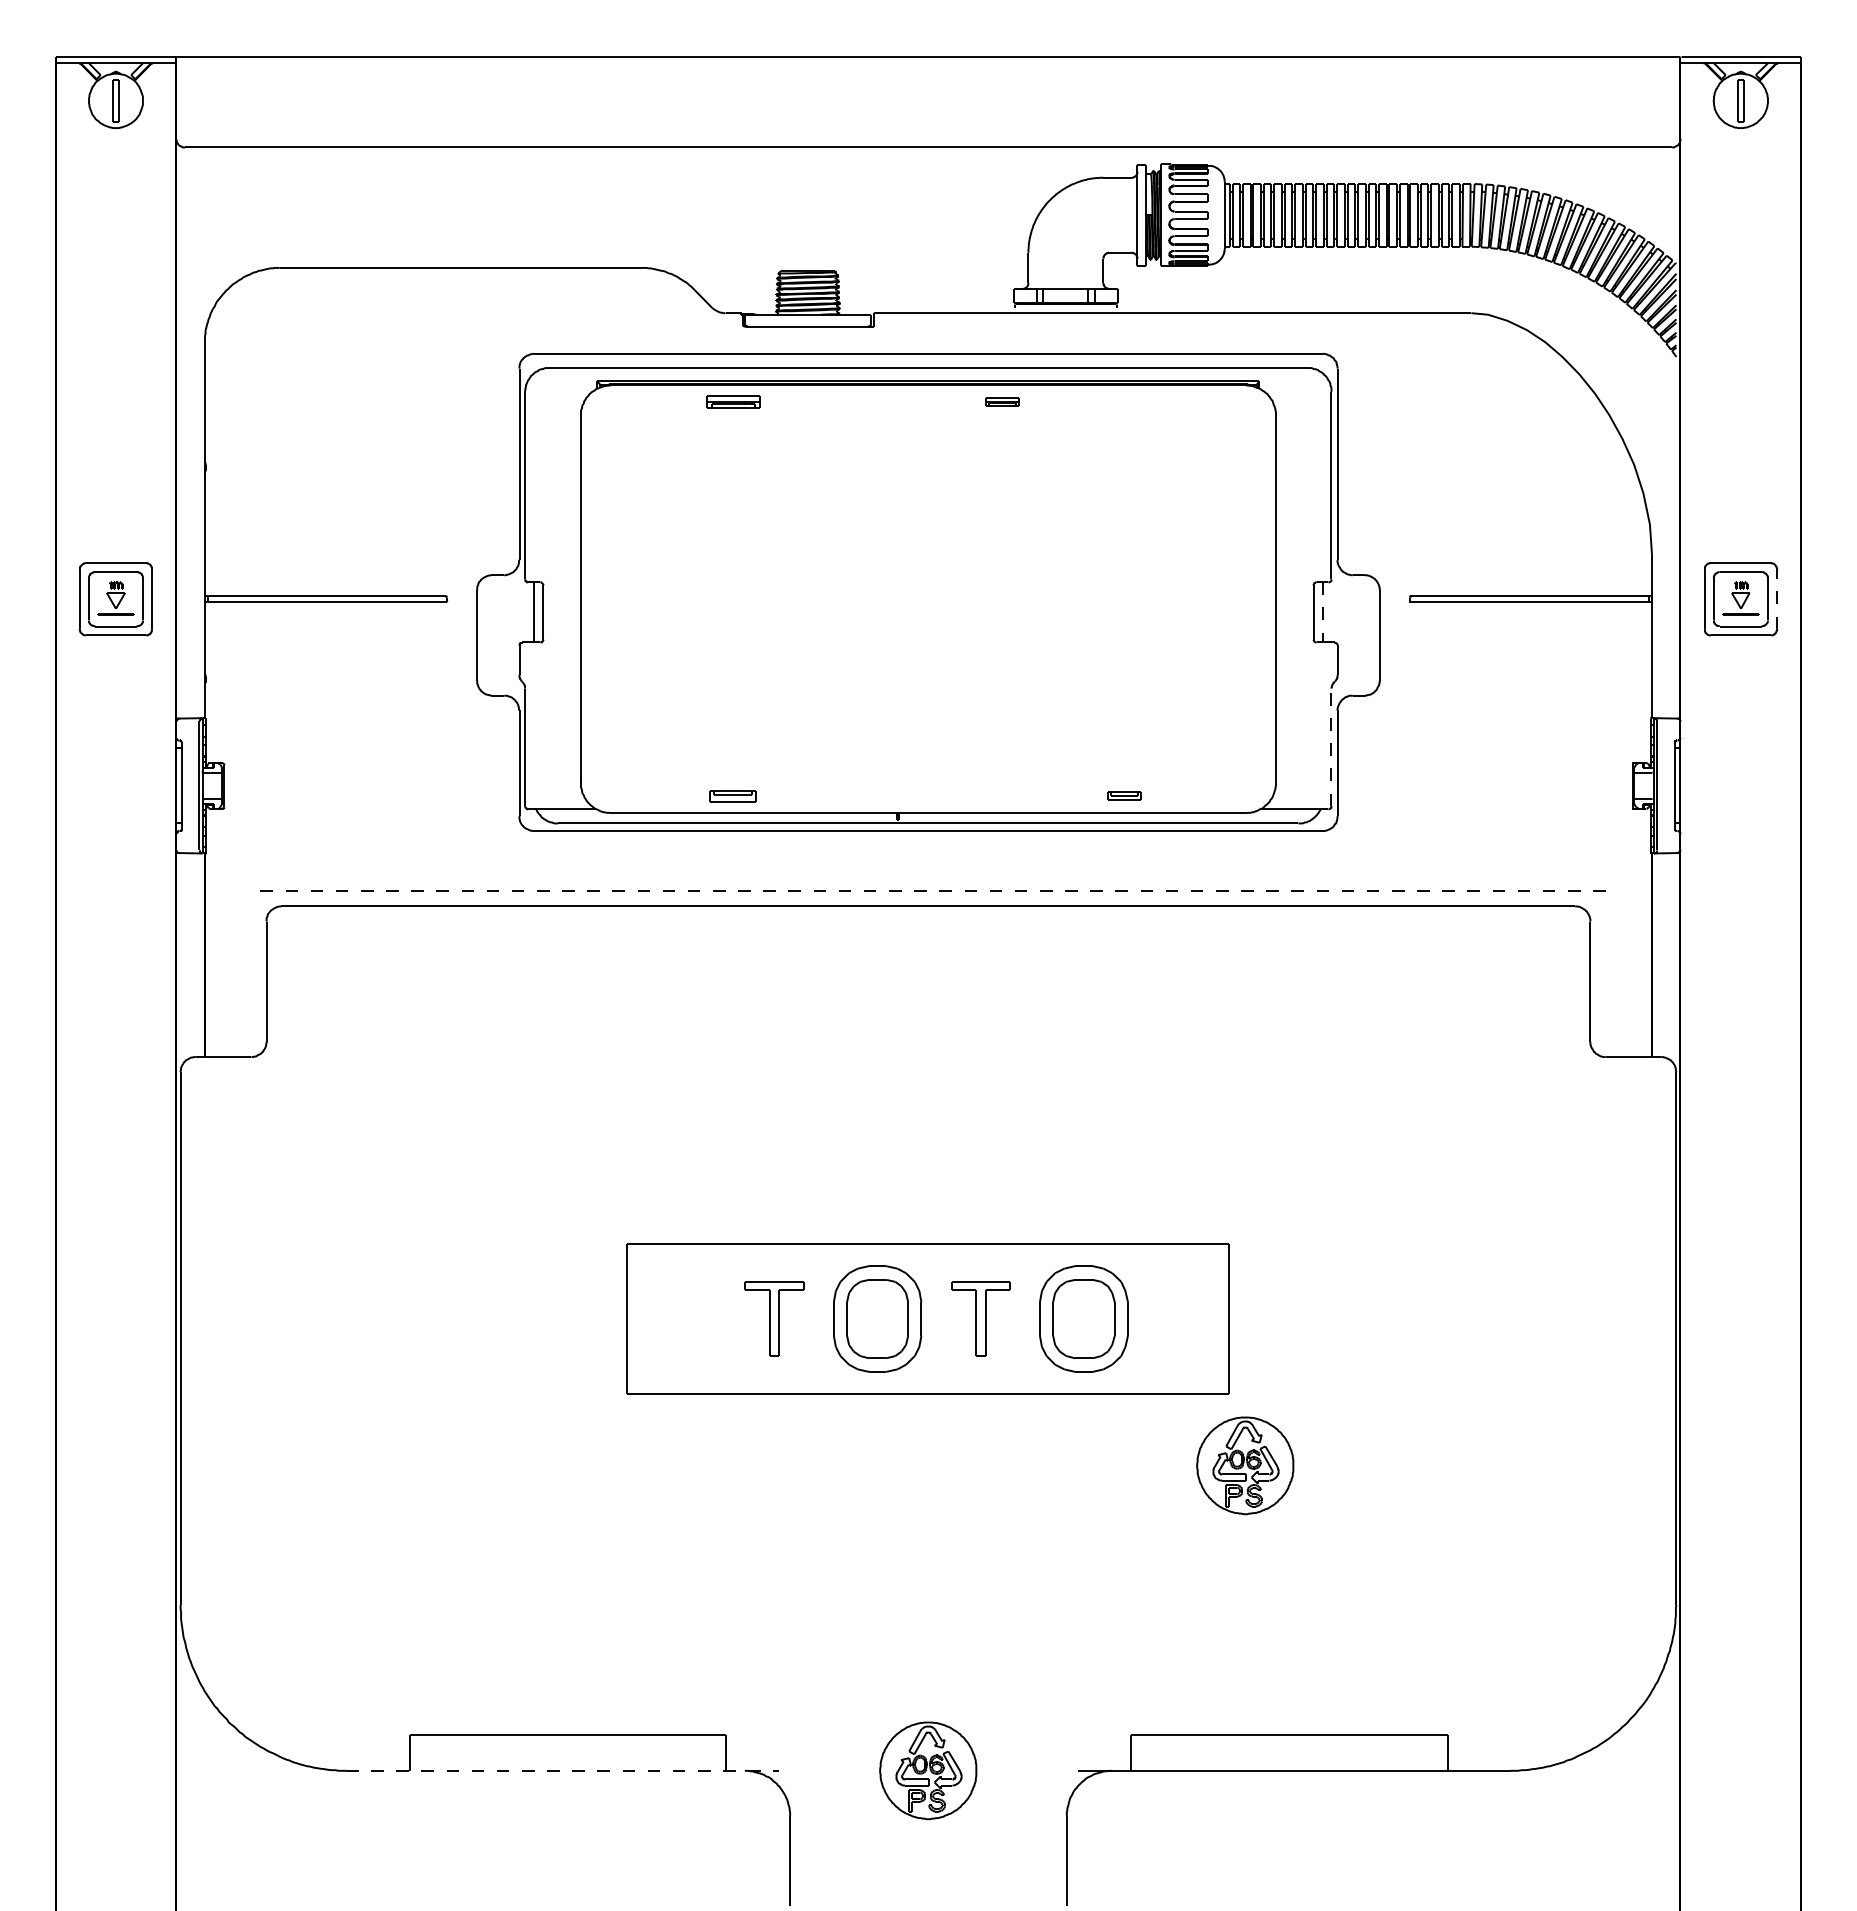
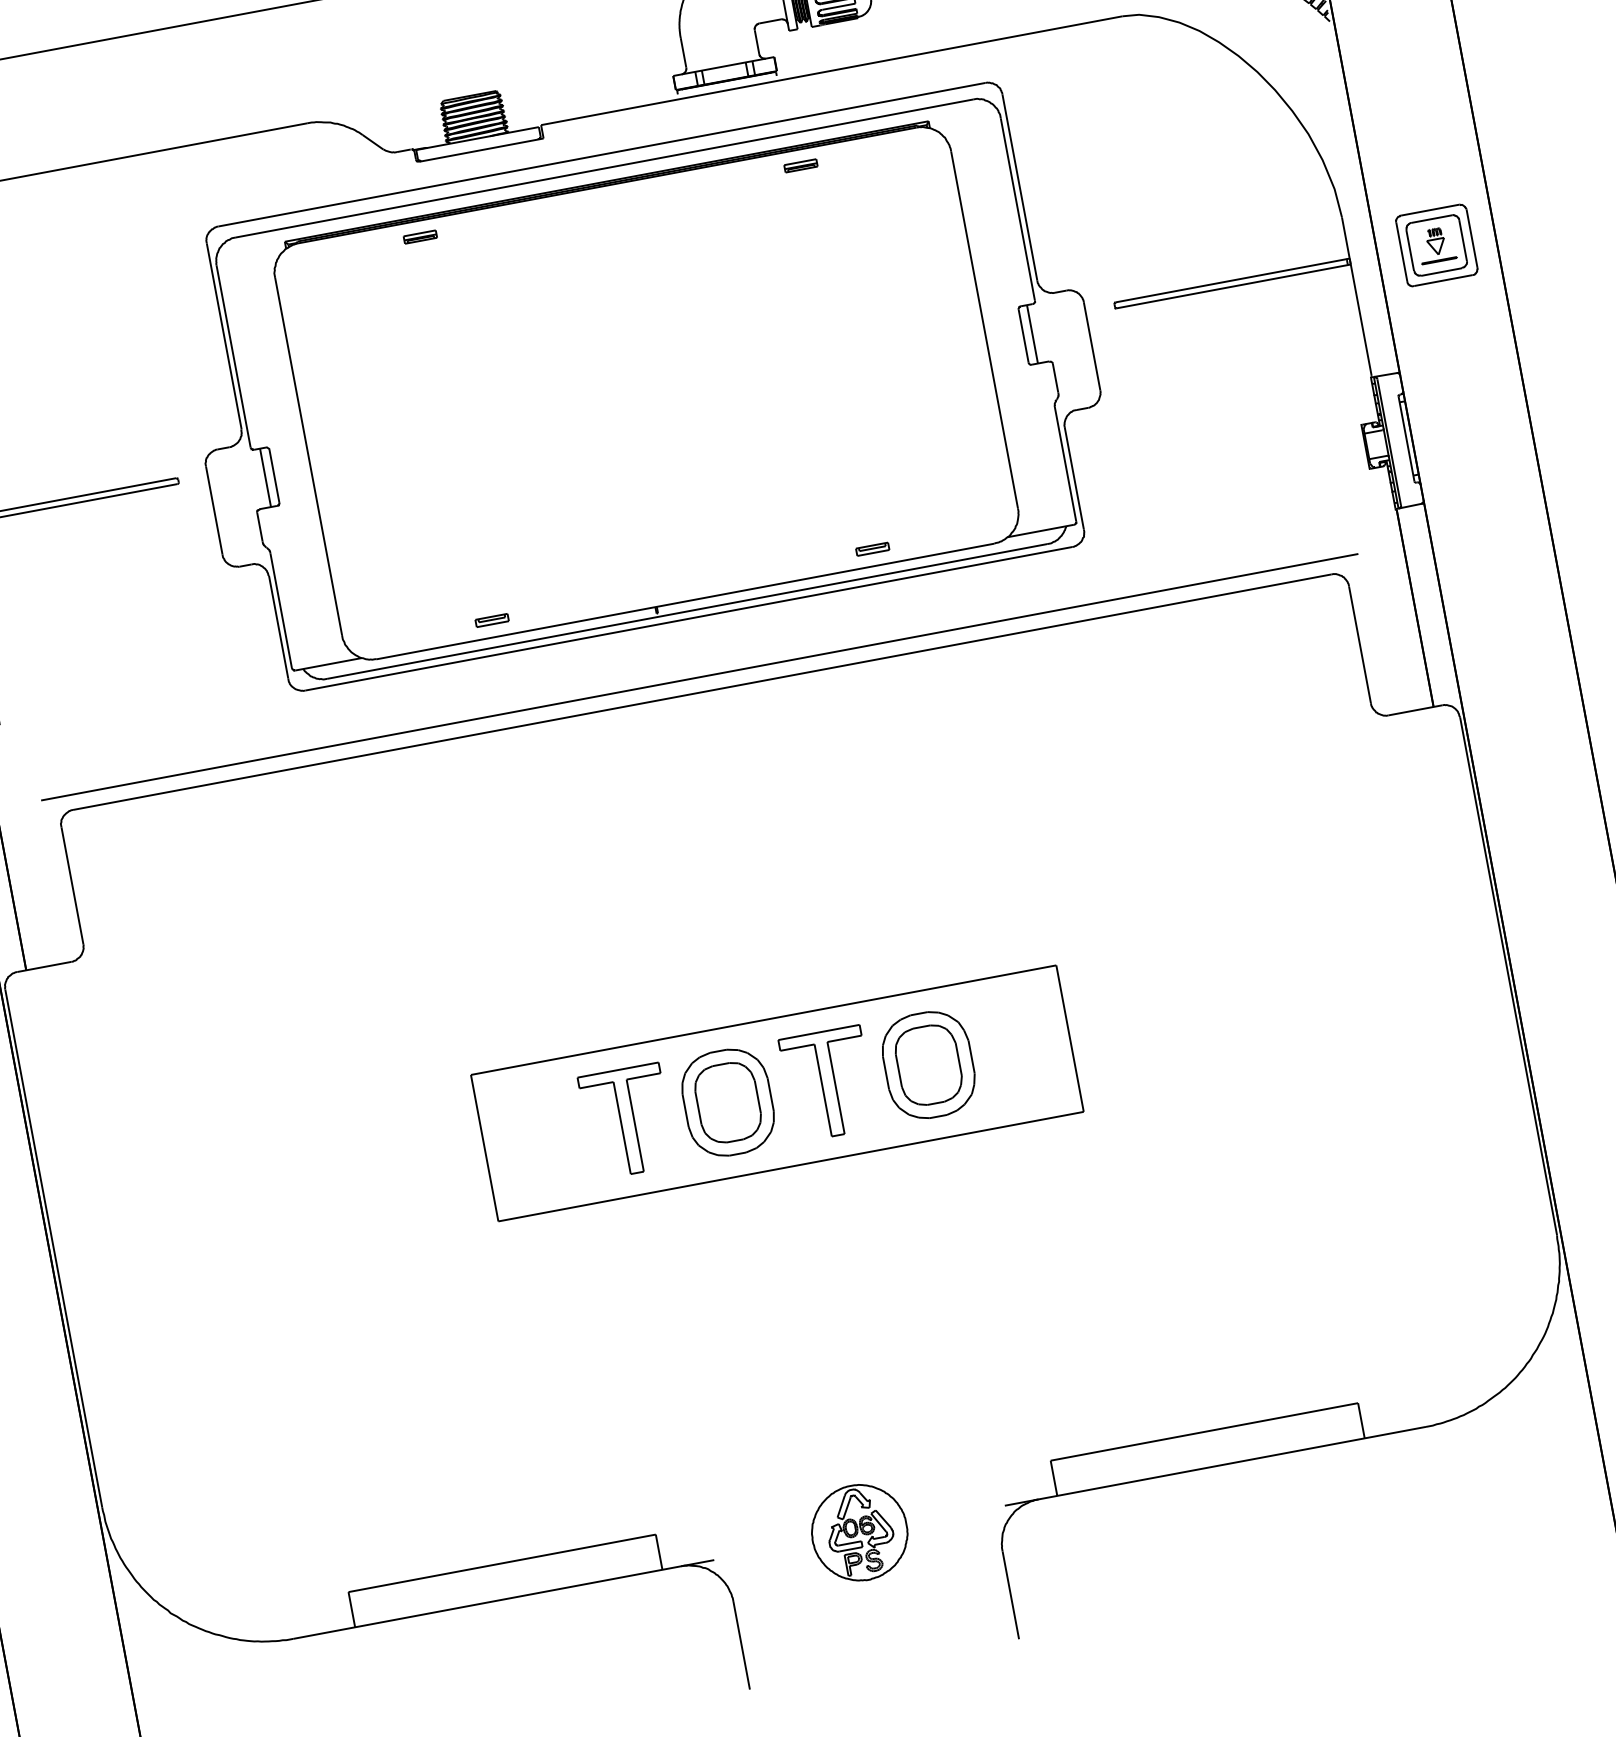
part: (732, 401) -> (419, 236), size x0.62
part: (1002, 401) -> (801, 165), moved
line: (1777, 599) -> (1472, 239), dashed -> solid
line: (1322, 612) -> (1032, 334), dashed -> solid
line: (1331, 747) -> (1065, 464), dashed -> solid
part: (732, 795) -> (491, 619), size x0.71
line: (928, 891) -> (699, 677), dashed -> solid
part: (774, 1318) -> (627, 1120), size x1.43
part: (980, 1318) -> (828, 1083), size x1.43
part: (1245, 1465) -> (1112, 1178), removed
line: (562, 1770) -> (503, 1599), dashed -> solid

